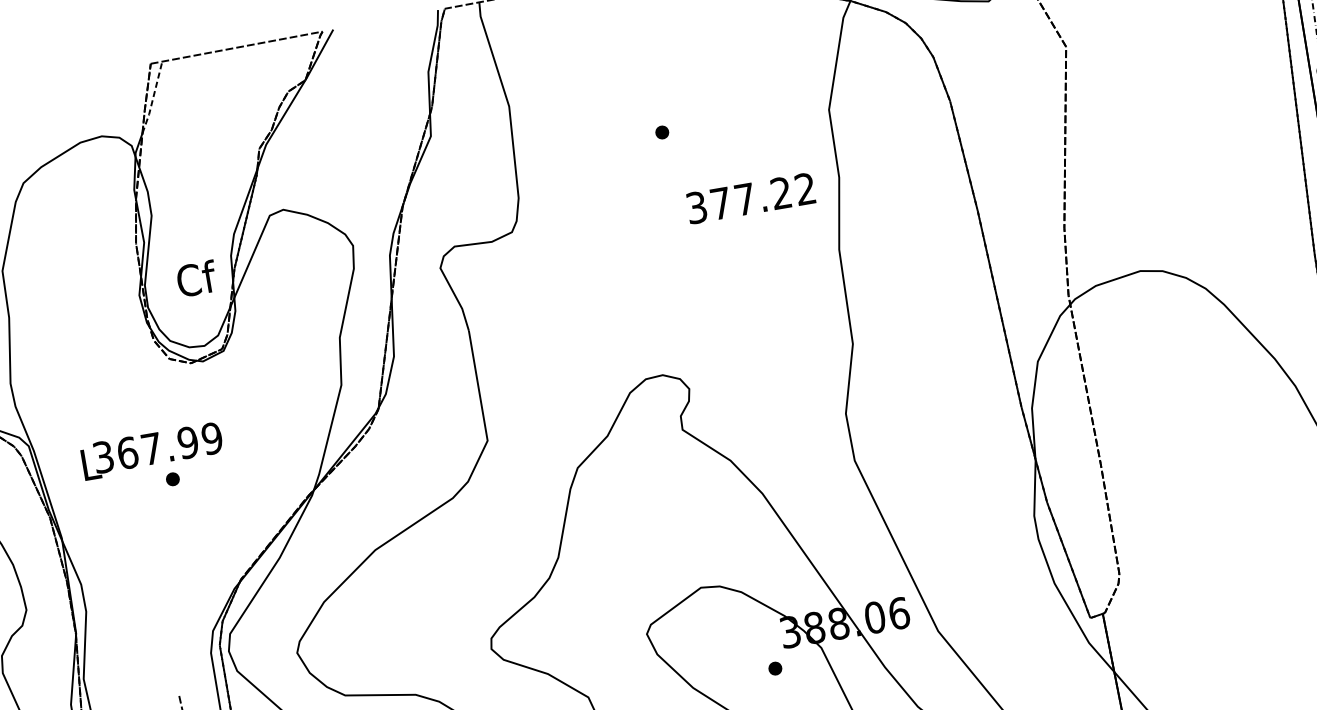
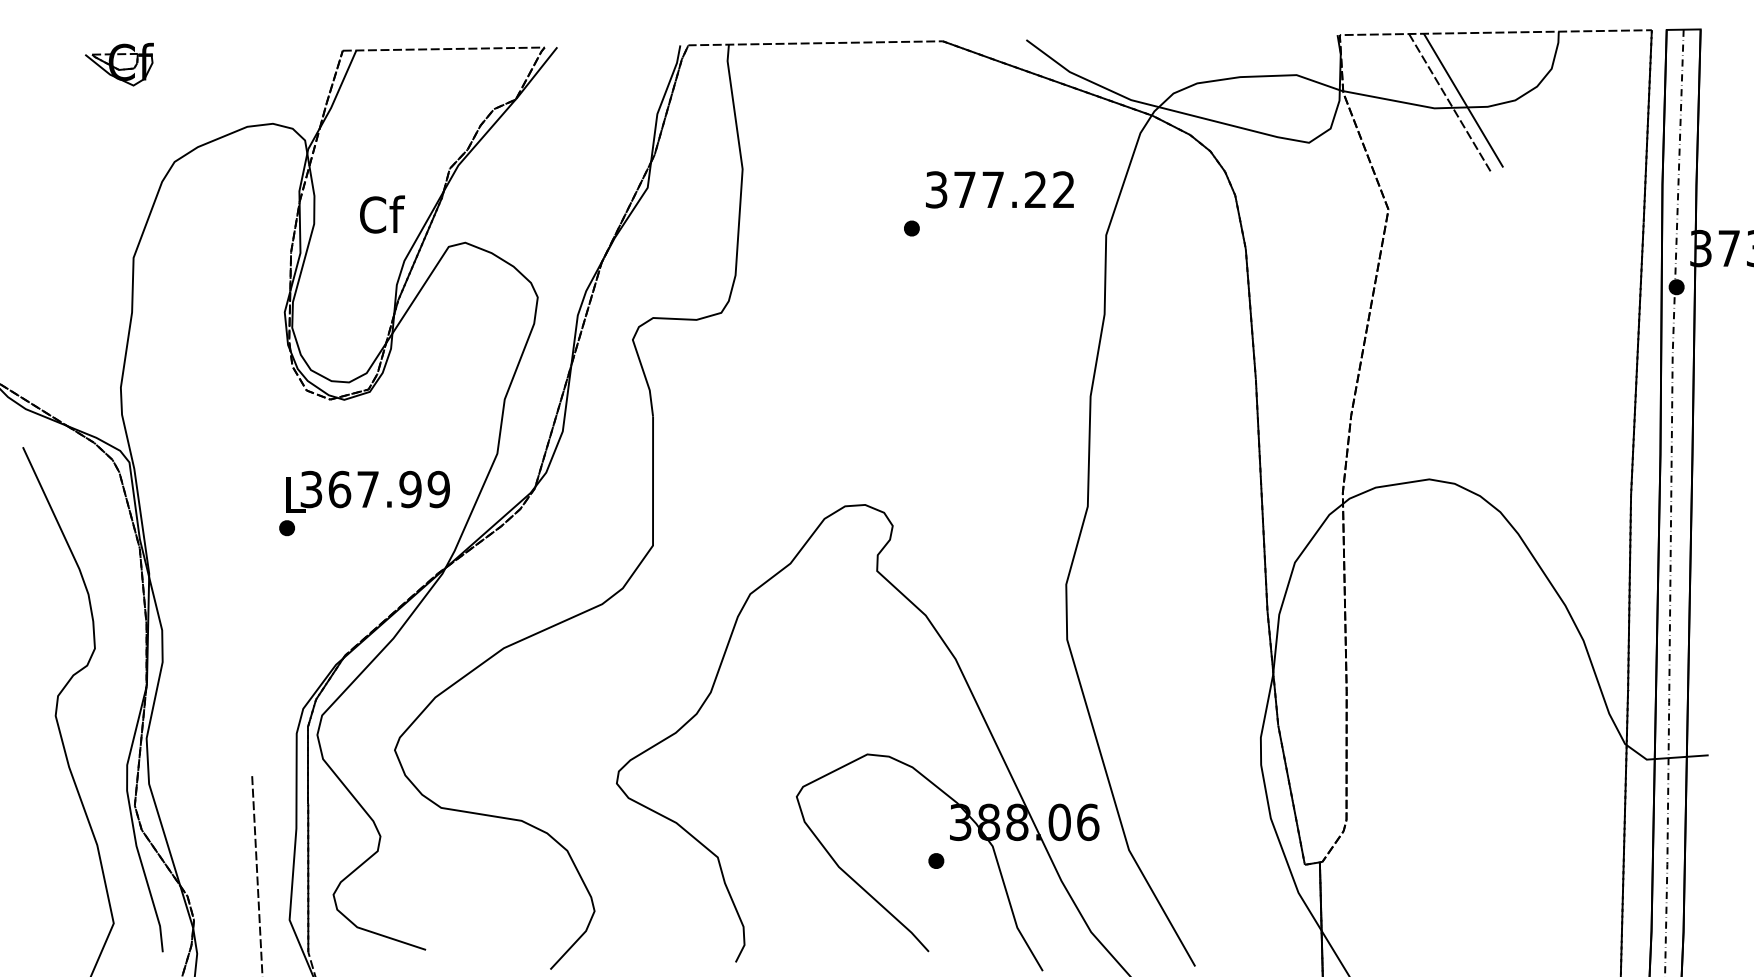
line: (152, 98) -> (338, 90), dashed -> solid
text: (750, 198) -> (999, 189), moved
text: (196, 278) -> (382, 214), moved
text: (151, 450) -> (367, 491), moved

